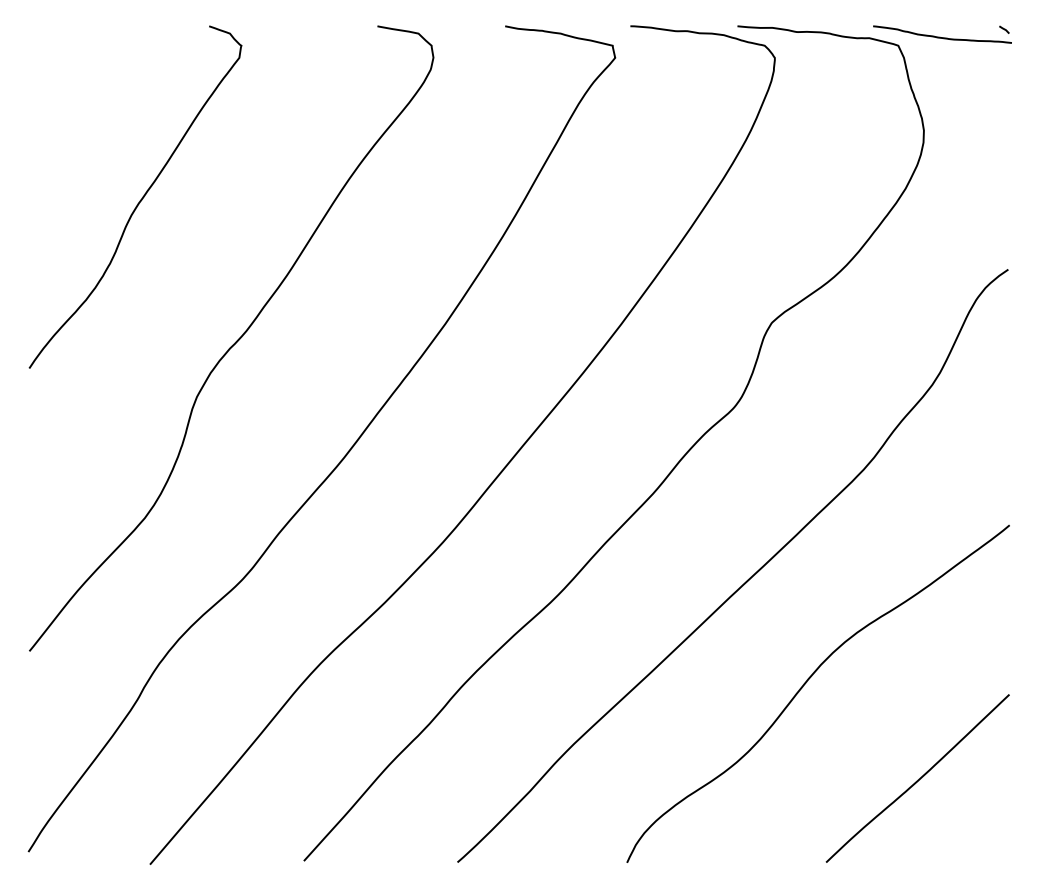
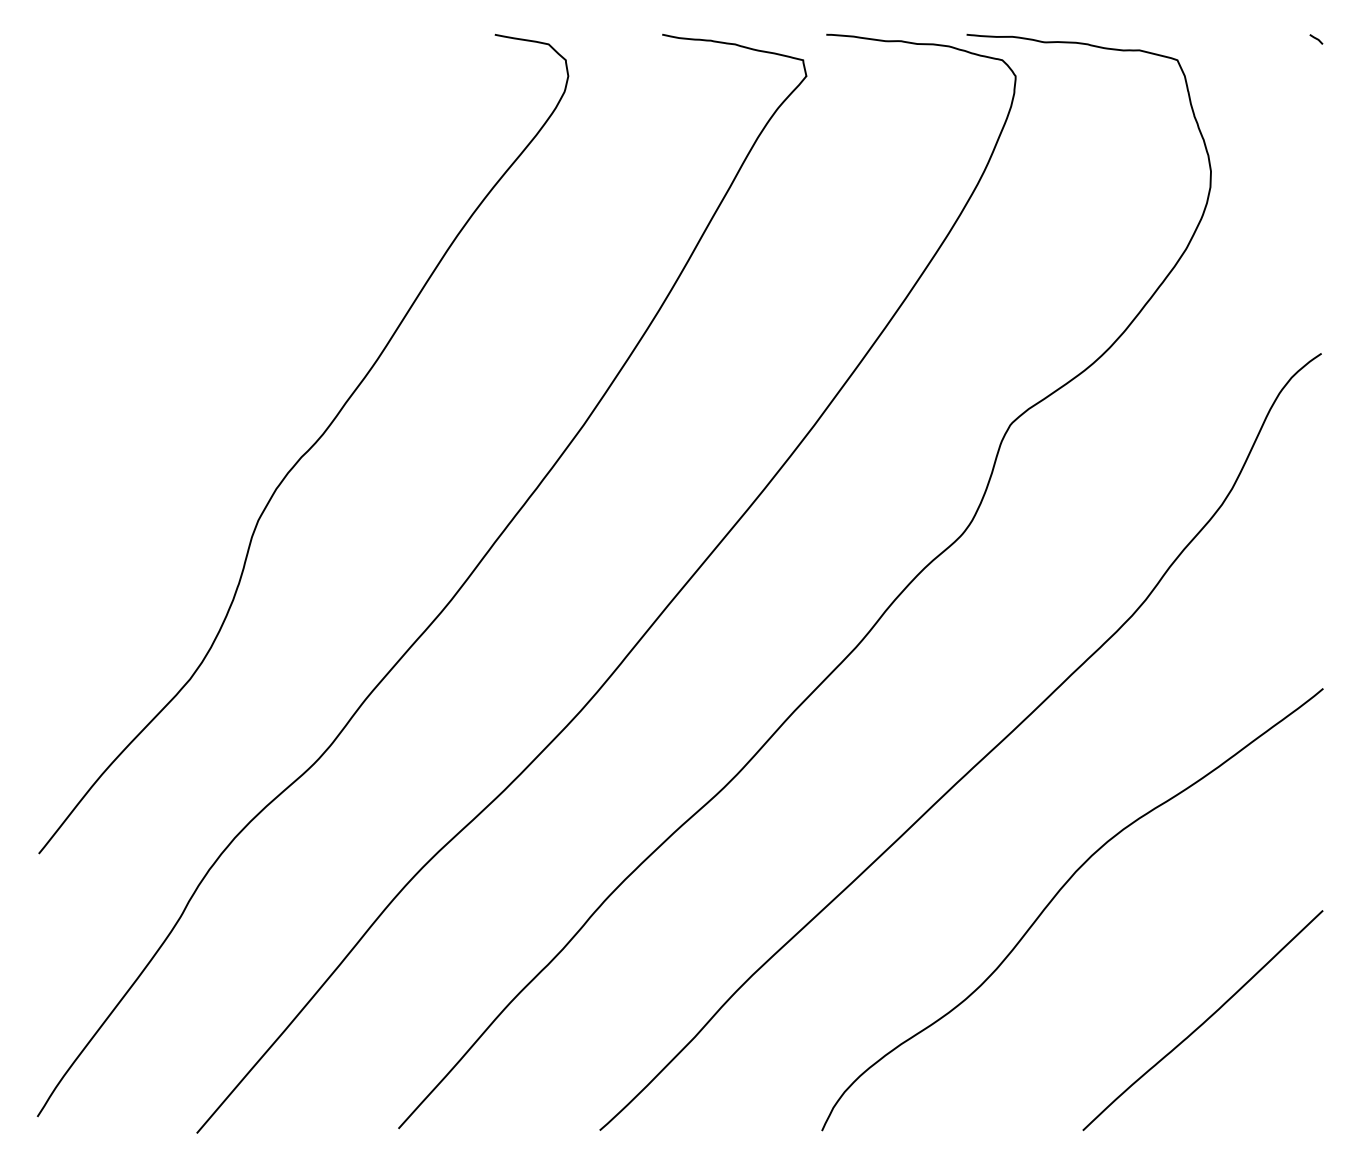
curve: (942, 37) -> (1235, 49), removed
curve: (139, 200) -> (183, 263), removed

